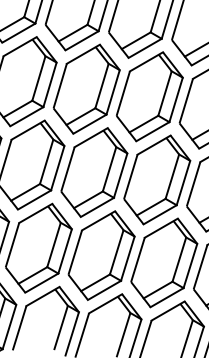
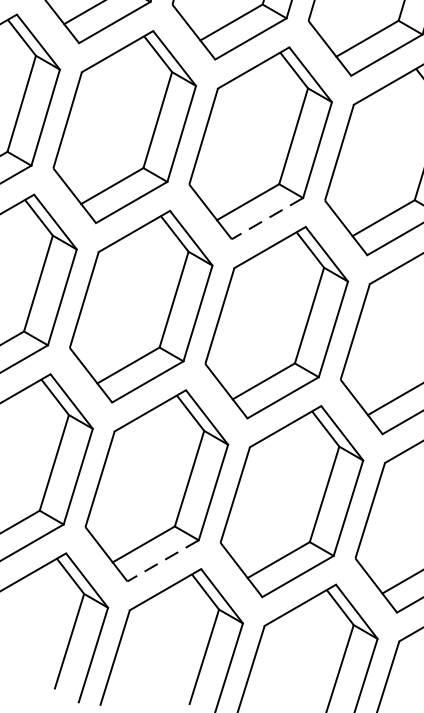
line: (152, 131) -> (266, 218), solid -> dashed
line: (104, 290) -> (163, 561), solid -> dashed

